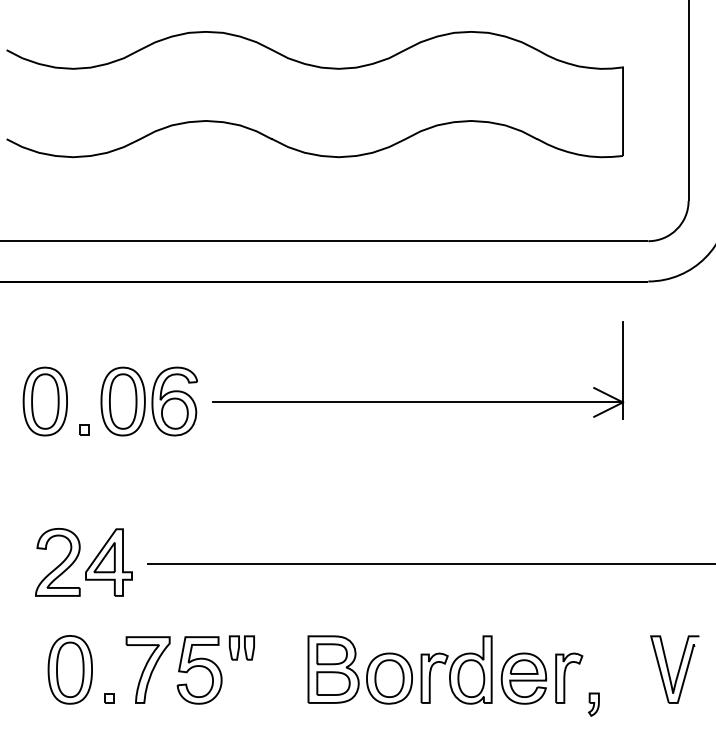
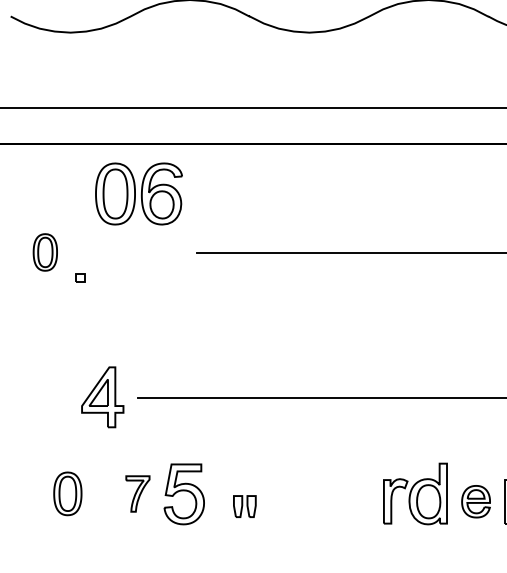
part: (44, 401) -> (44, 252), size x0.6
part: (149, 401) -> (139, 193), moved
part: (57, 562) -> (56, 397), removed
part: (241, 647) -> (244, 506), moved
part: (69, 669) -> (67, 493), size x0.7
part: (147, 669) -> (137, 493), size x0.6
part: (359, 669) -> (328, 493), removed
part: (523, 678) -> (475, 501), size x0.7
part: (109, 698) -> (103, 519), removed

